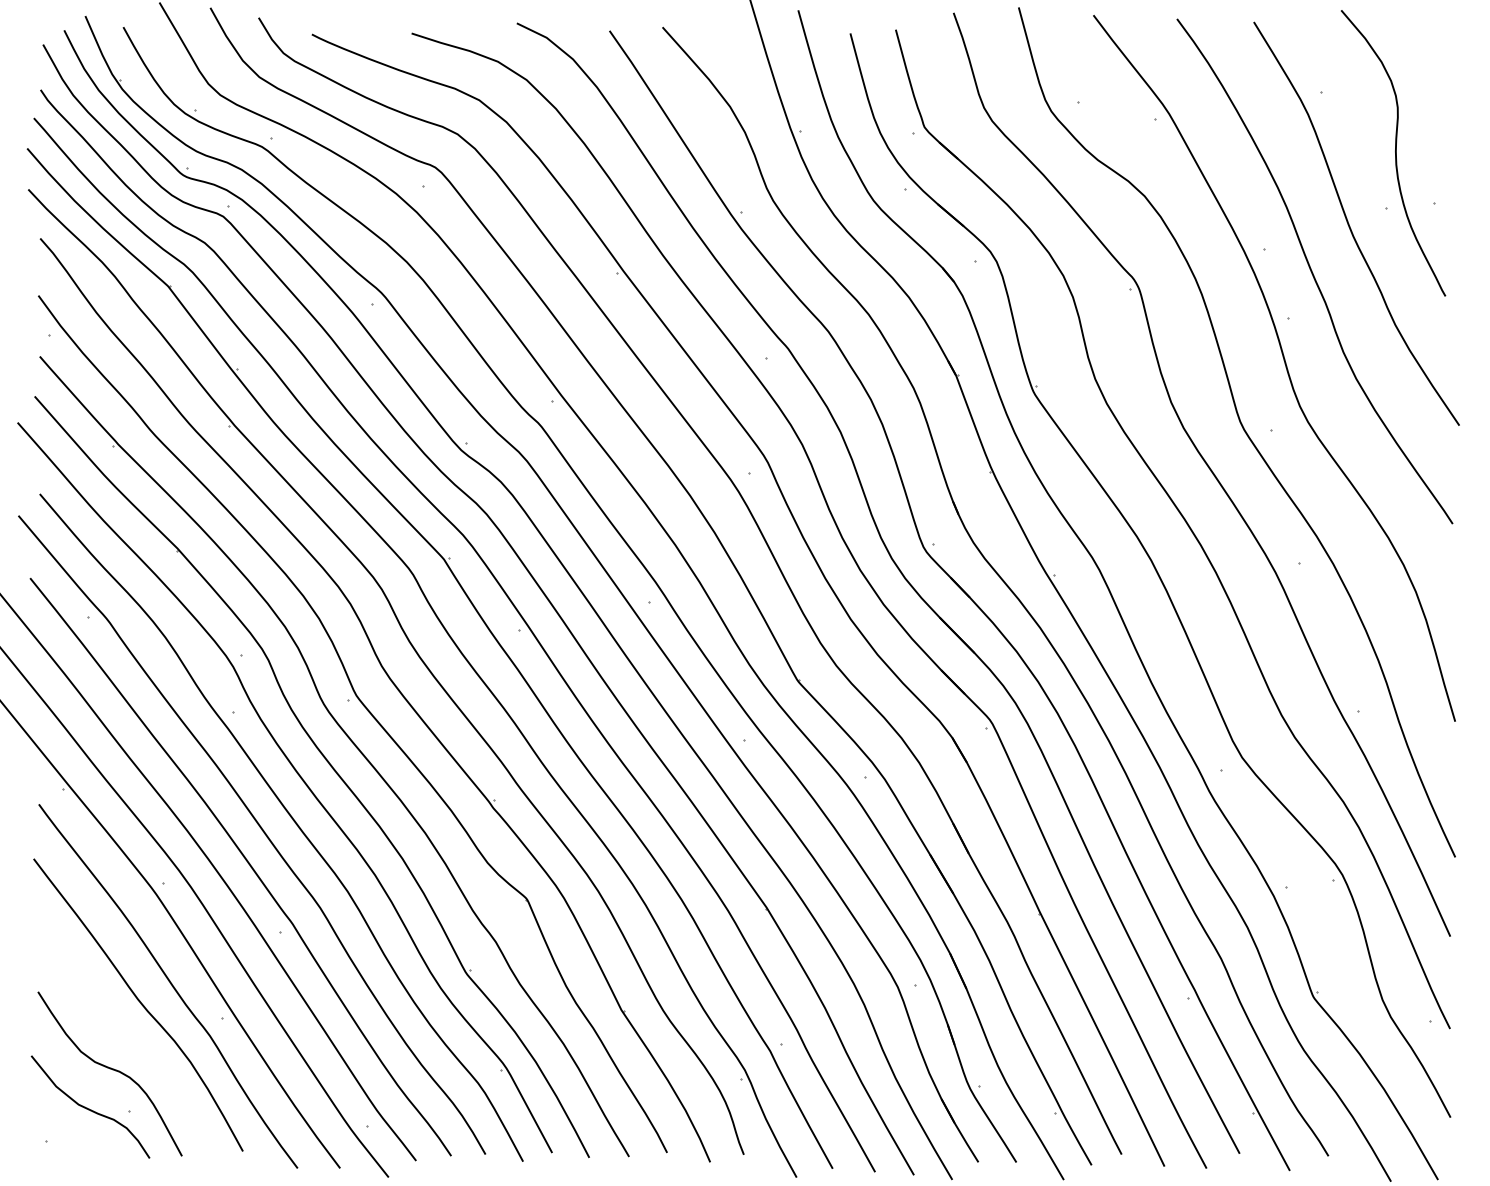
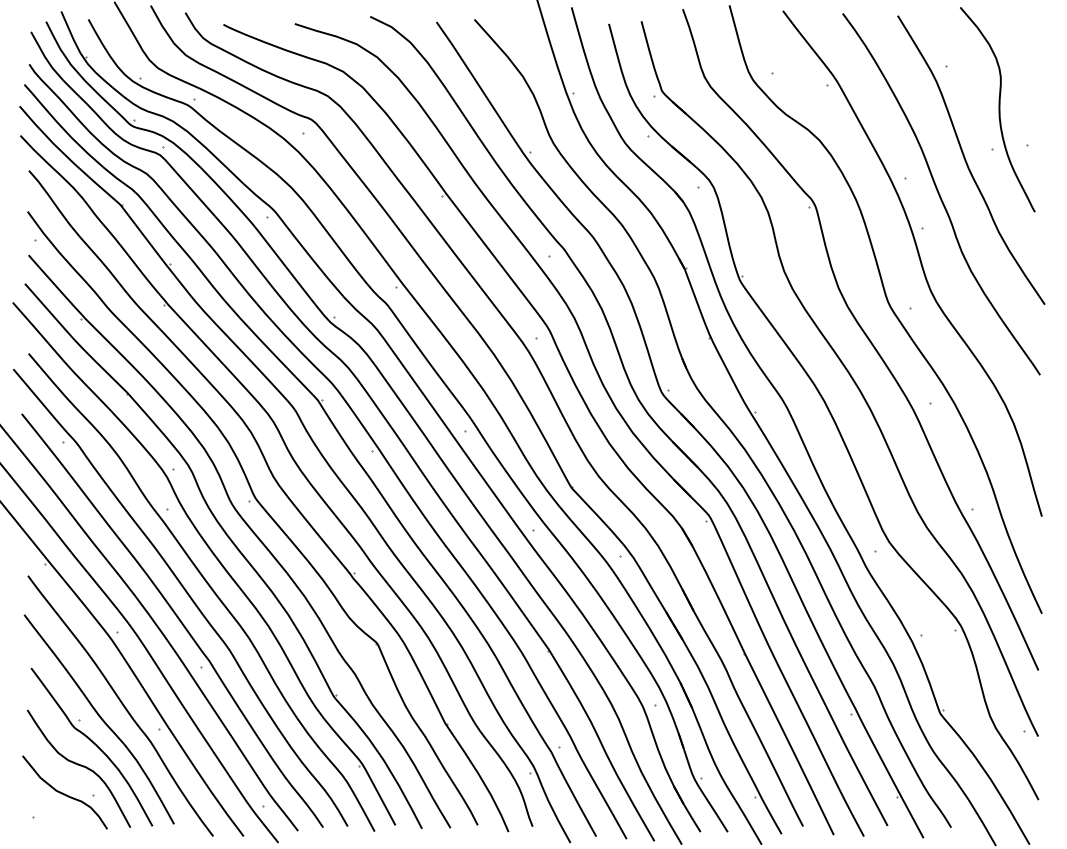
part: (127, 1042) -> (91, 746), added

